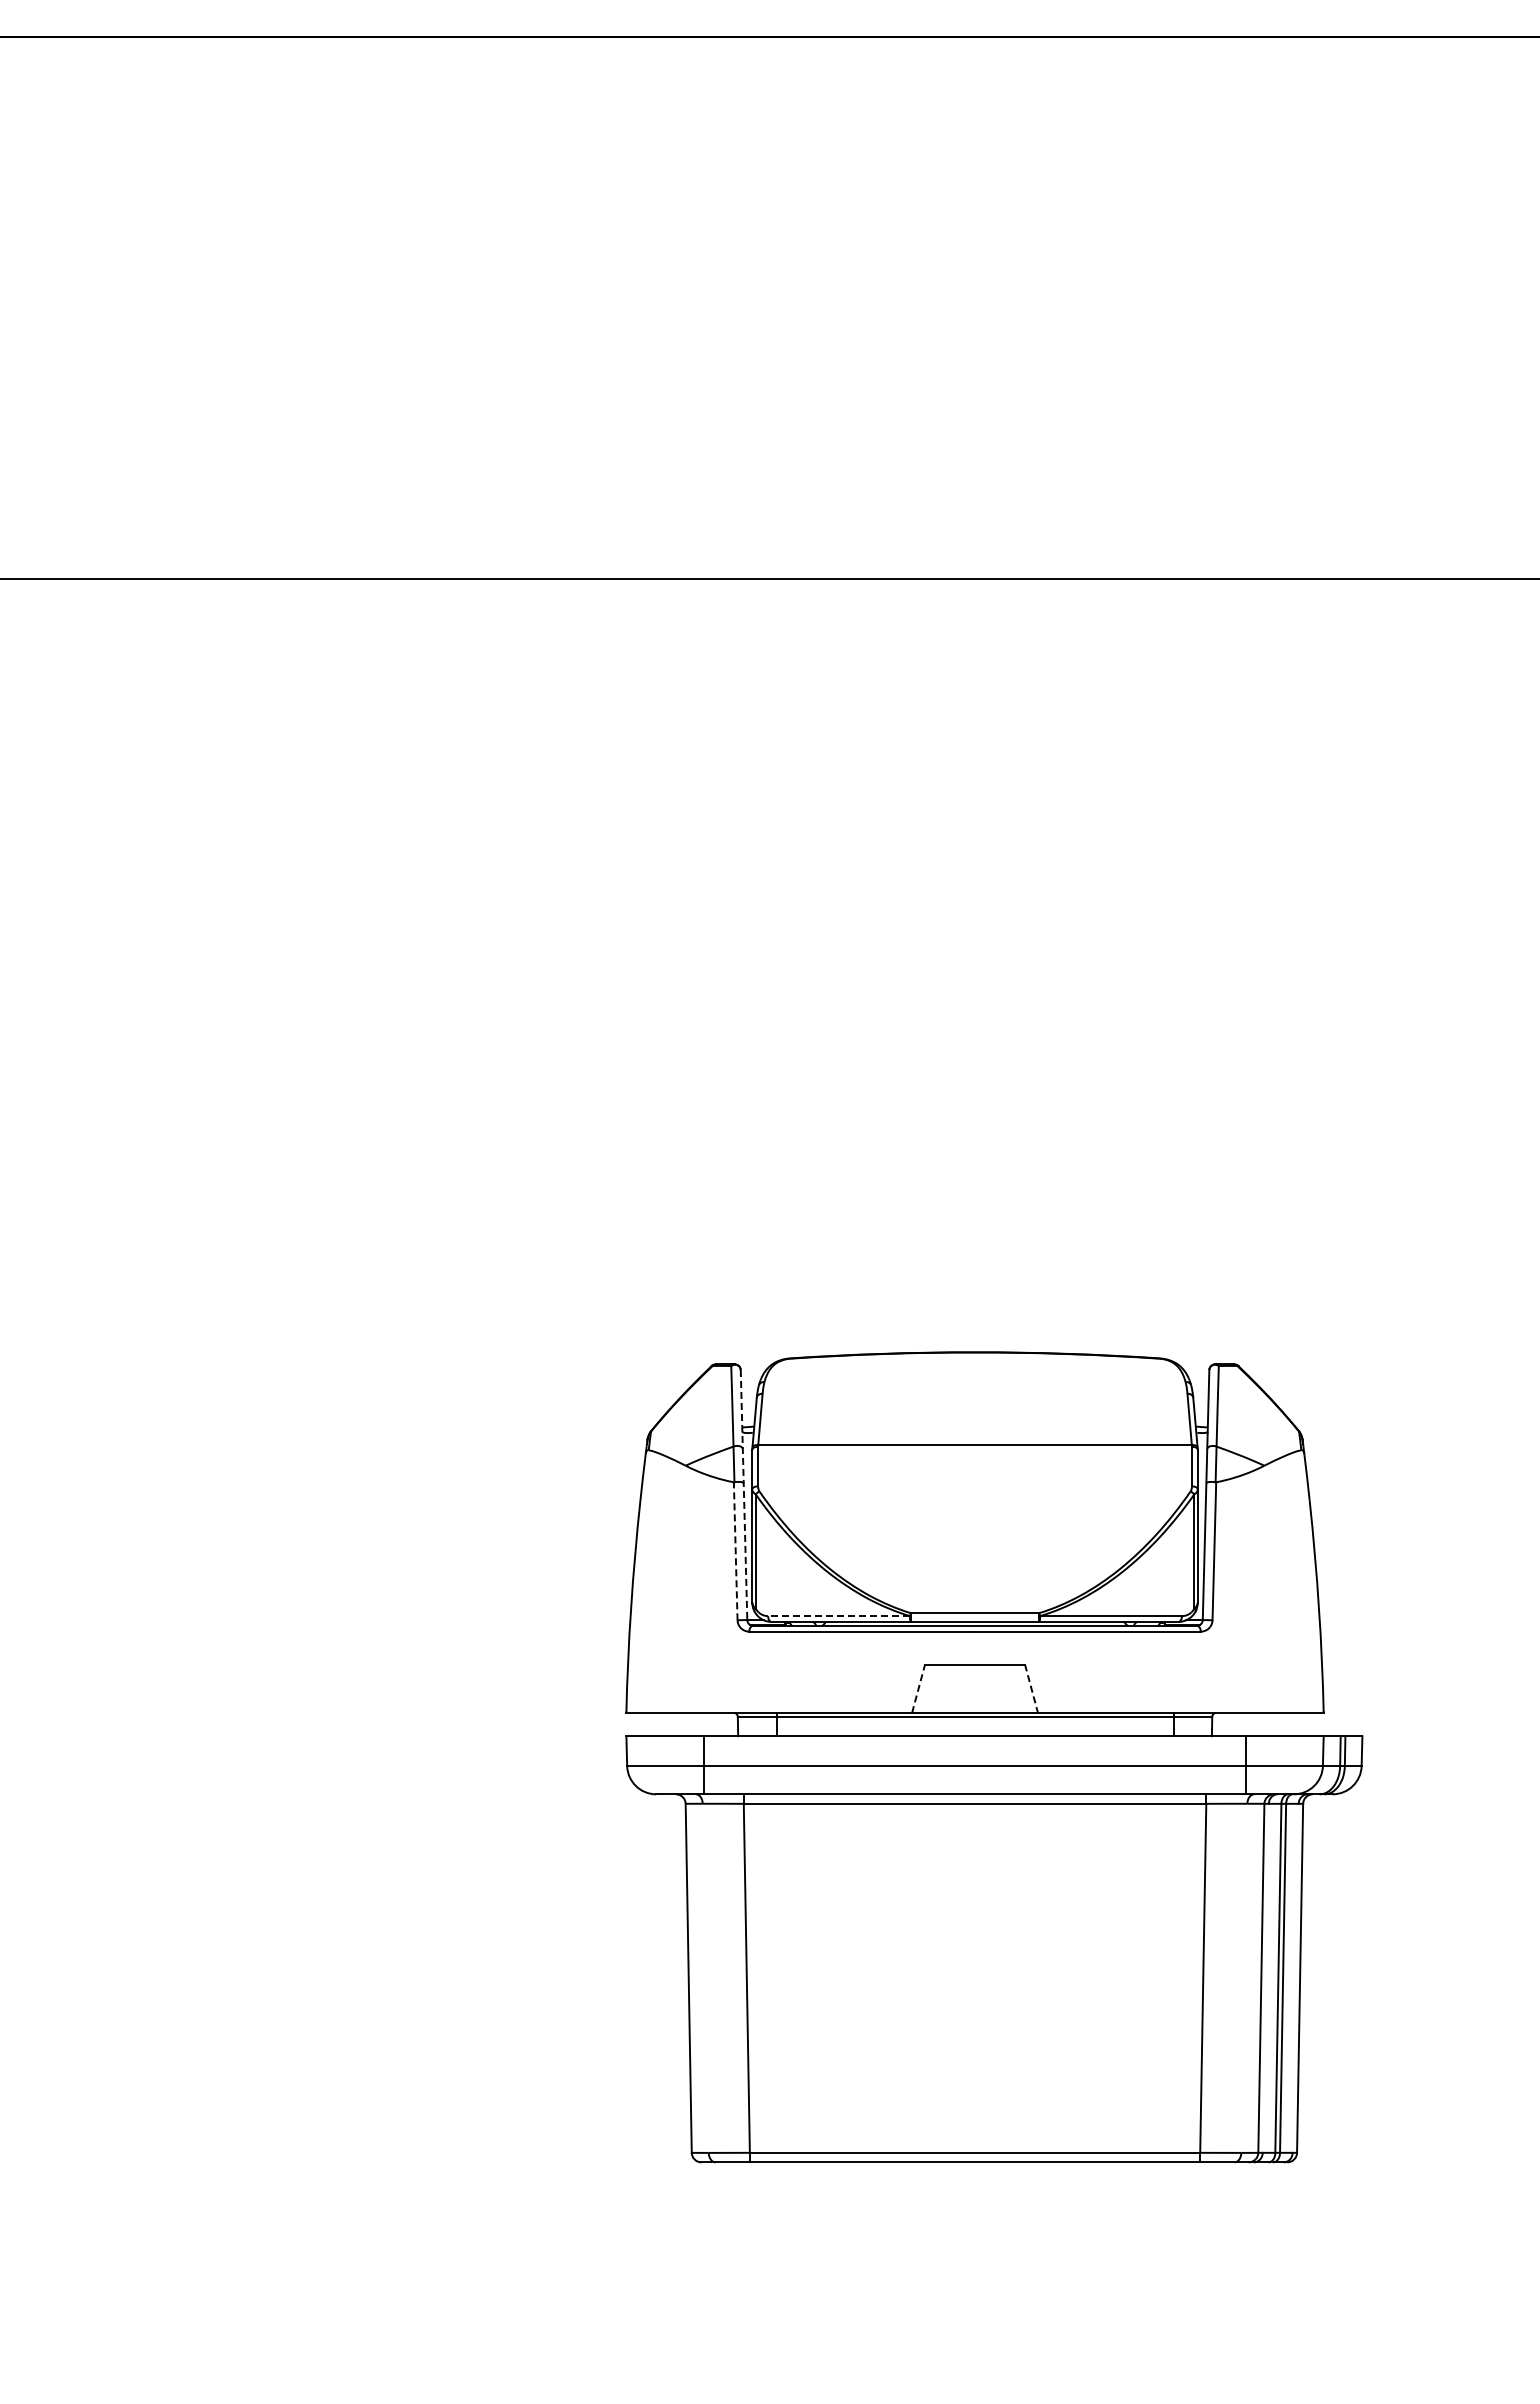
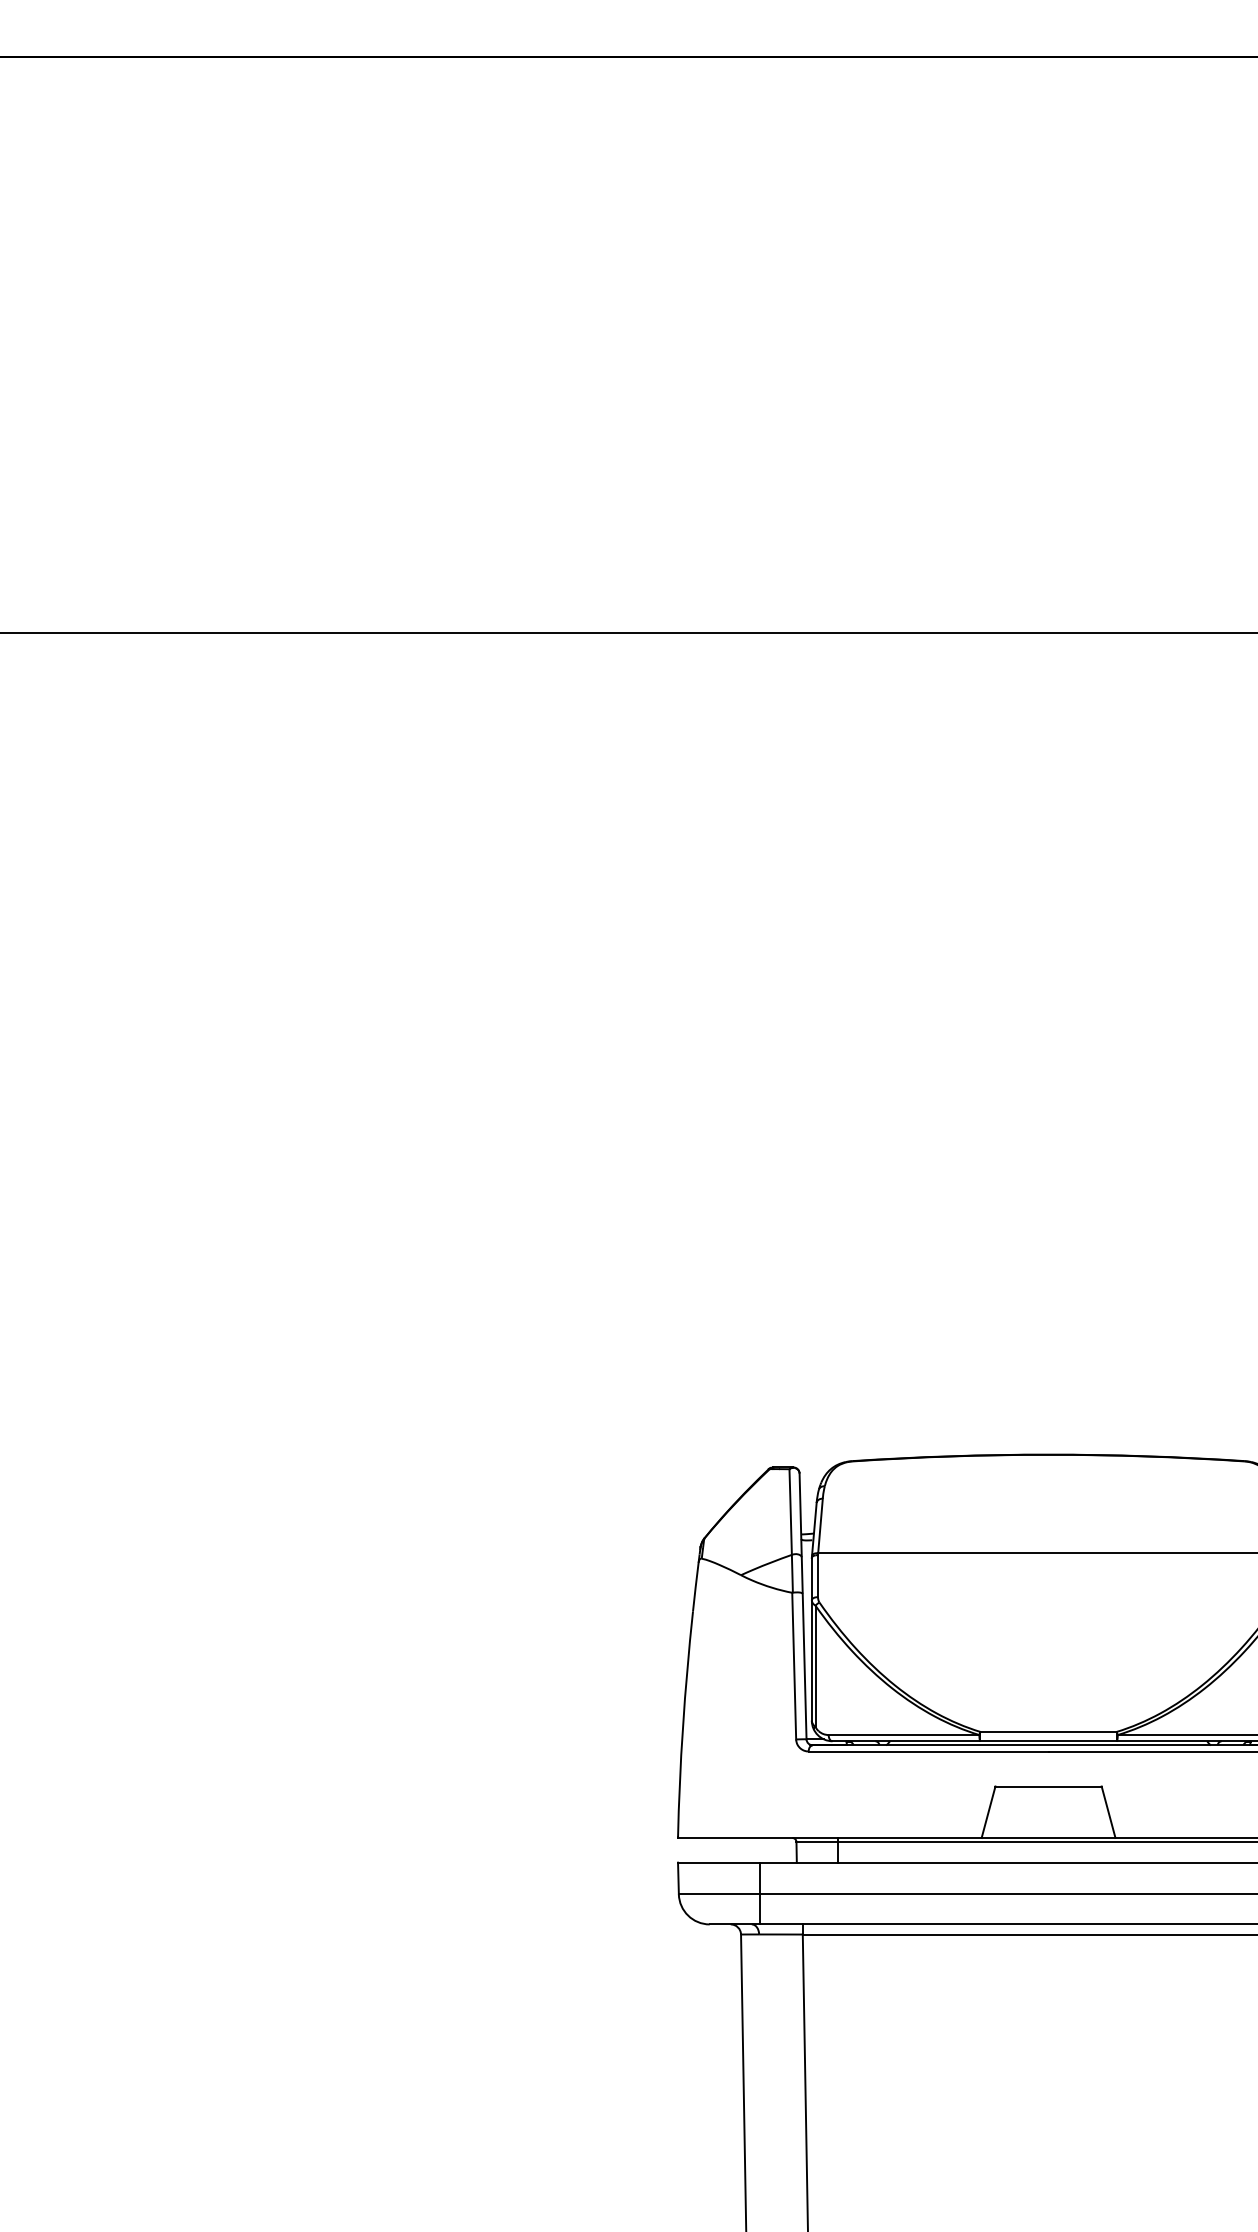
line: (744, 1495) -> (803, 1606), dashed -> solid
line: (735, 1550) -> (793, 1665), dashed -> solid
line: (839, 1616) -> (904, 1735), dashed -> solid
line: (918, 1688) -> (988, 1811), dashed -> solid
line: (1031, 1689) -> (1108, 1813), dashed -> solid

